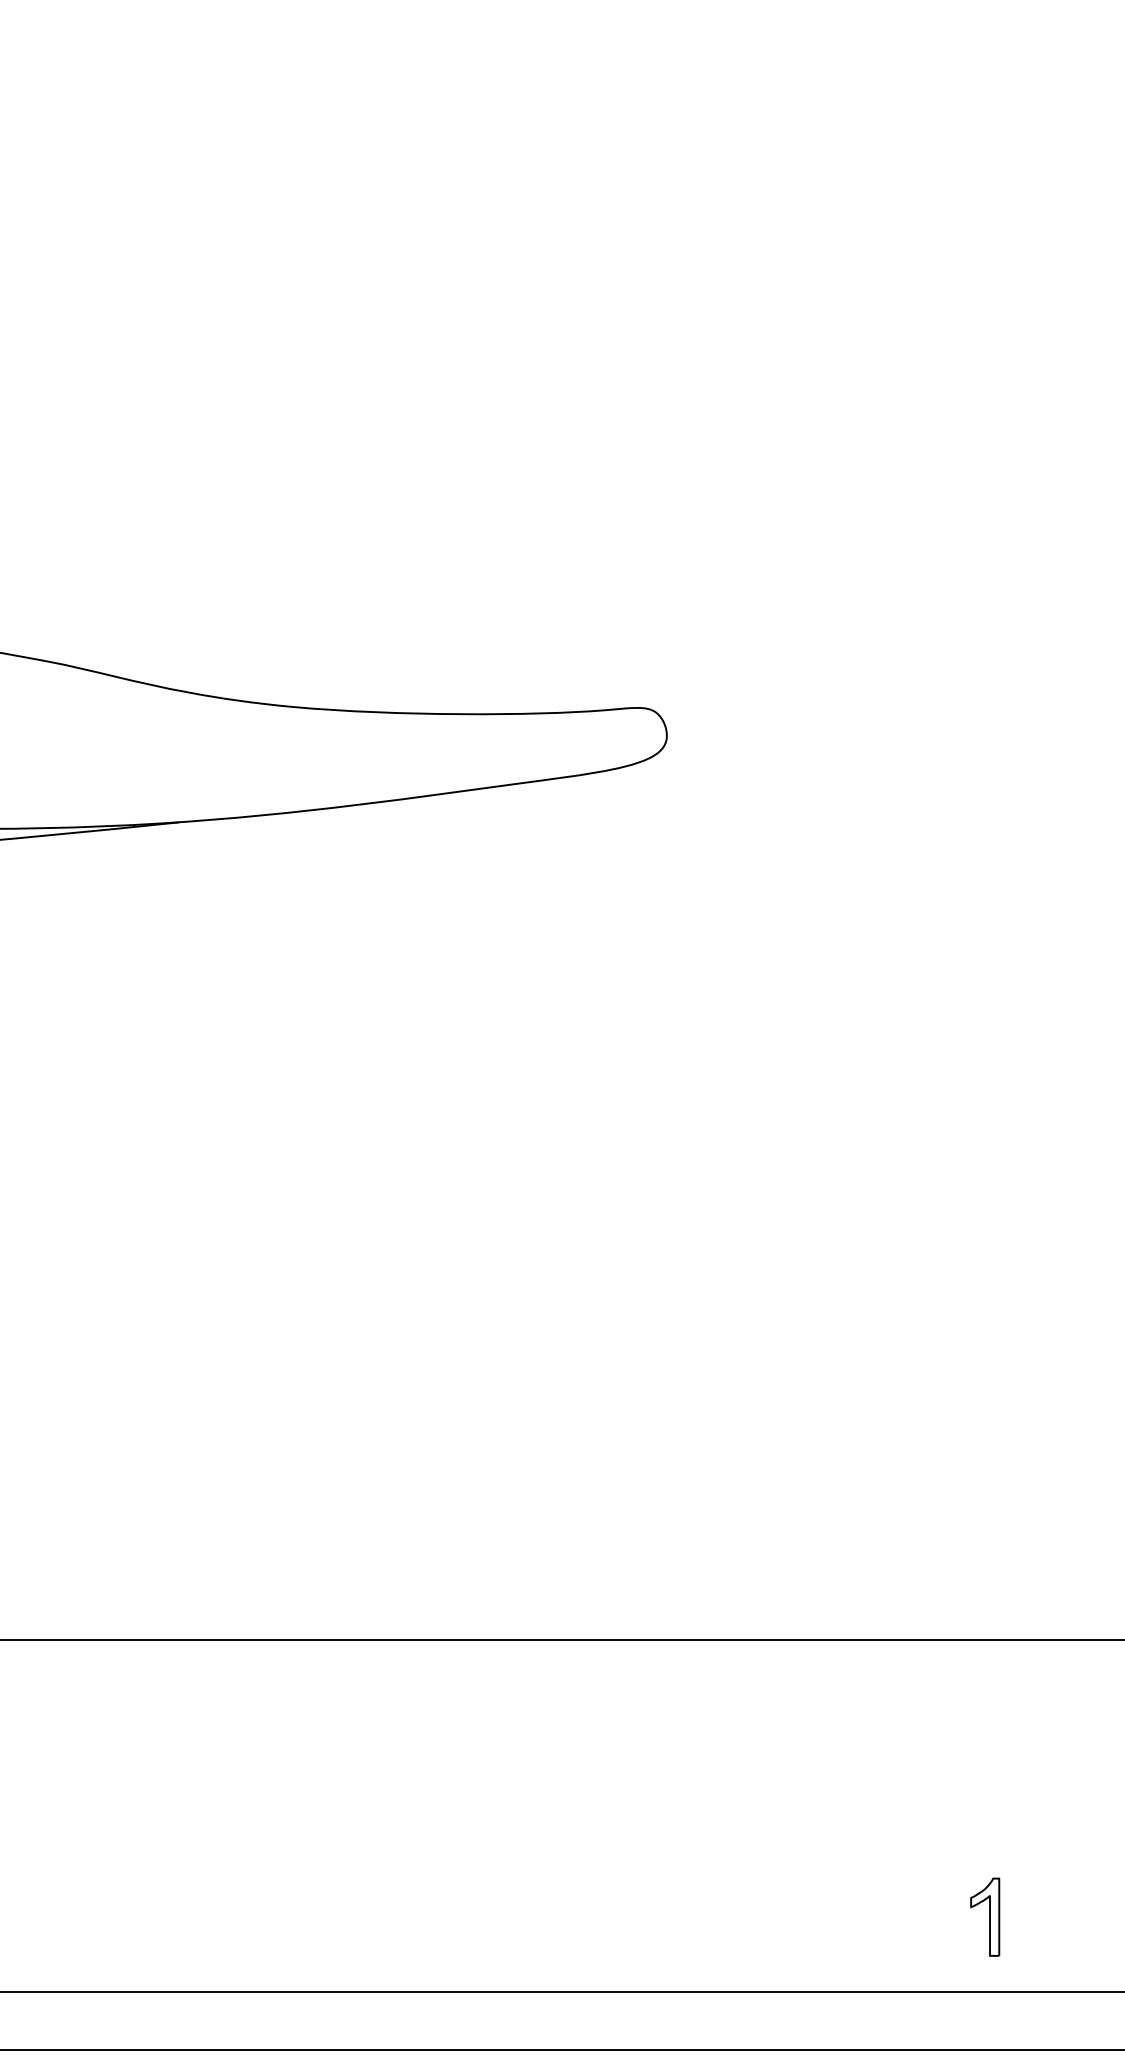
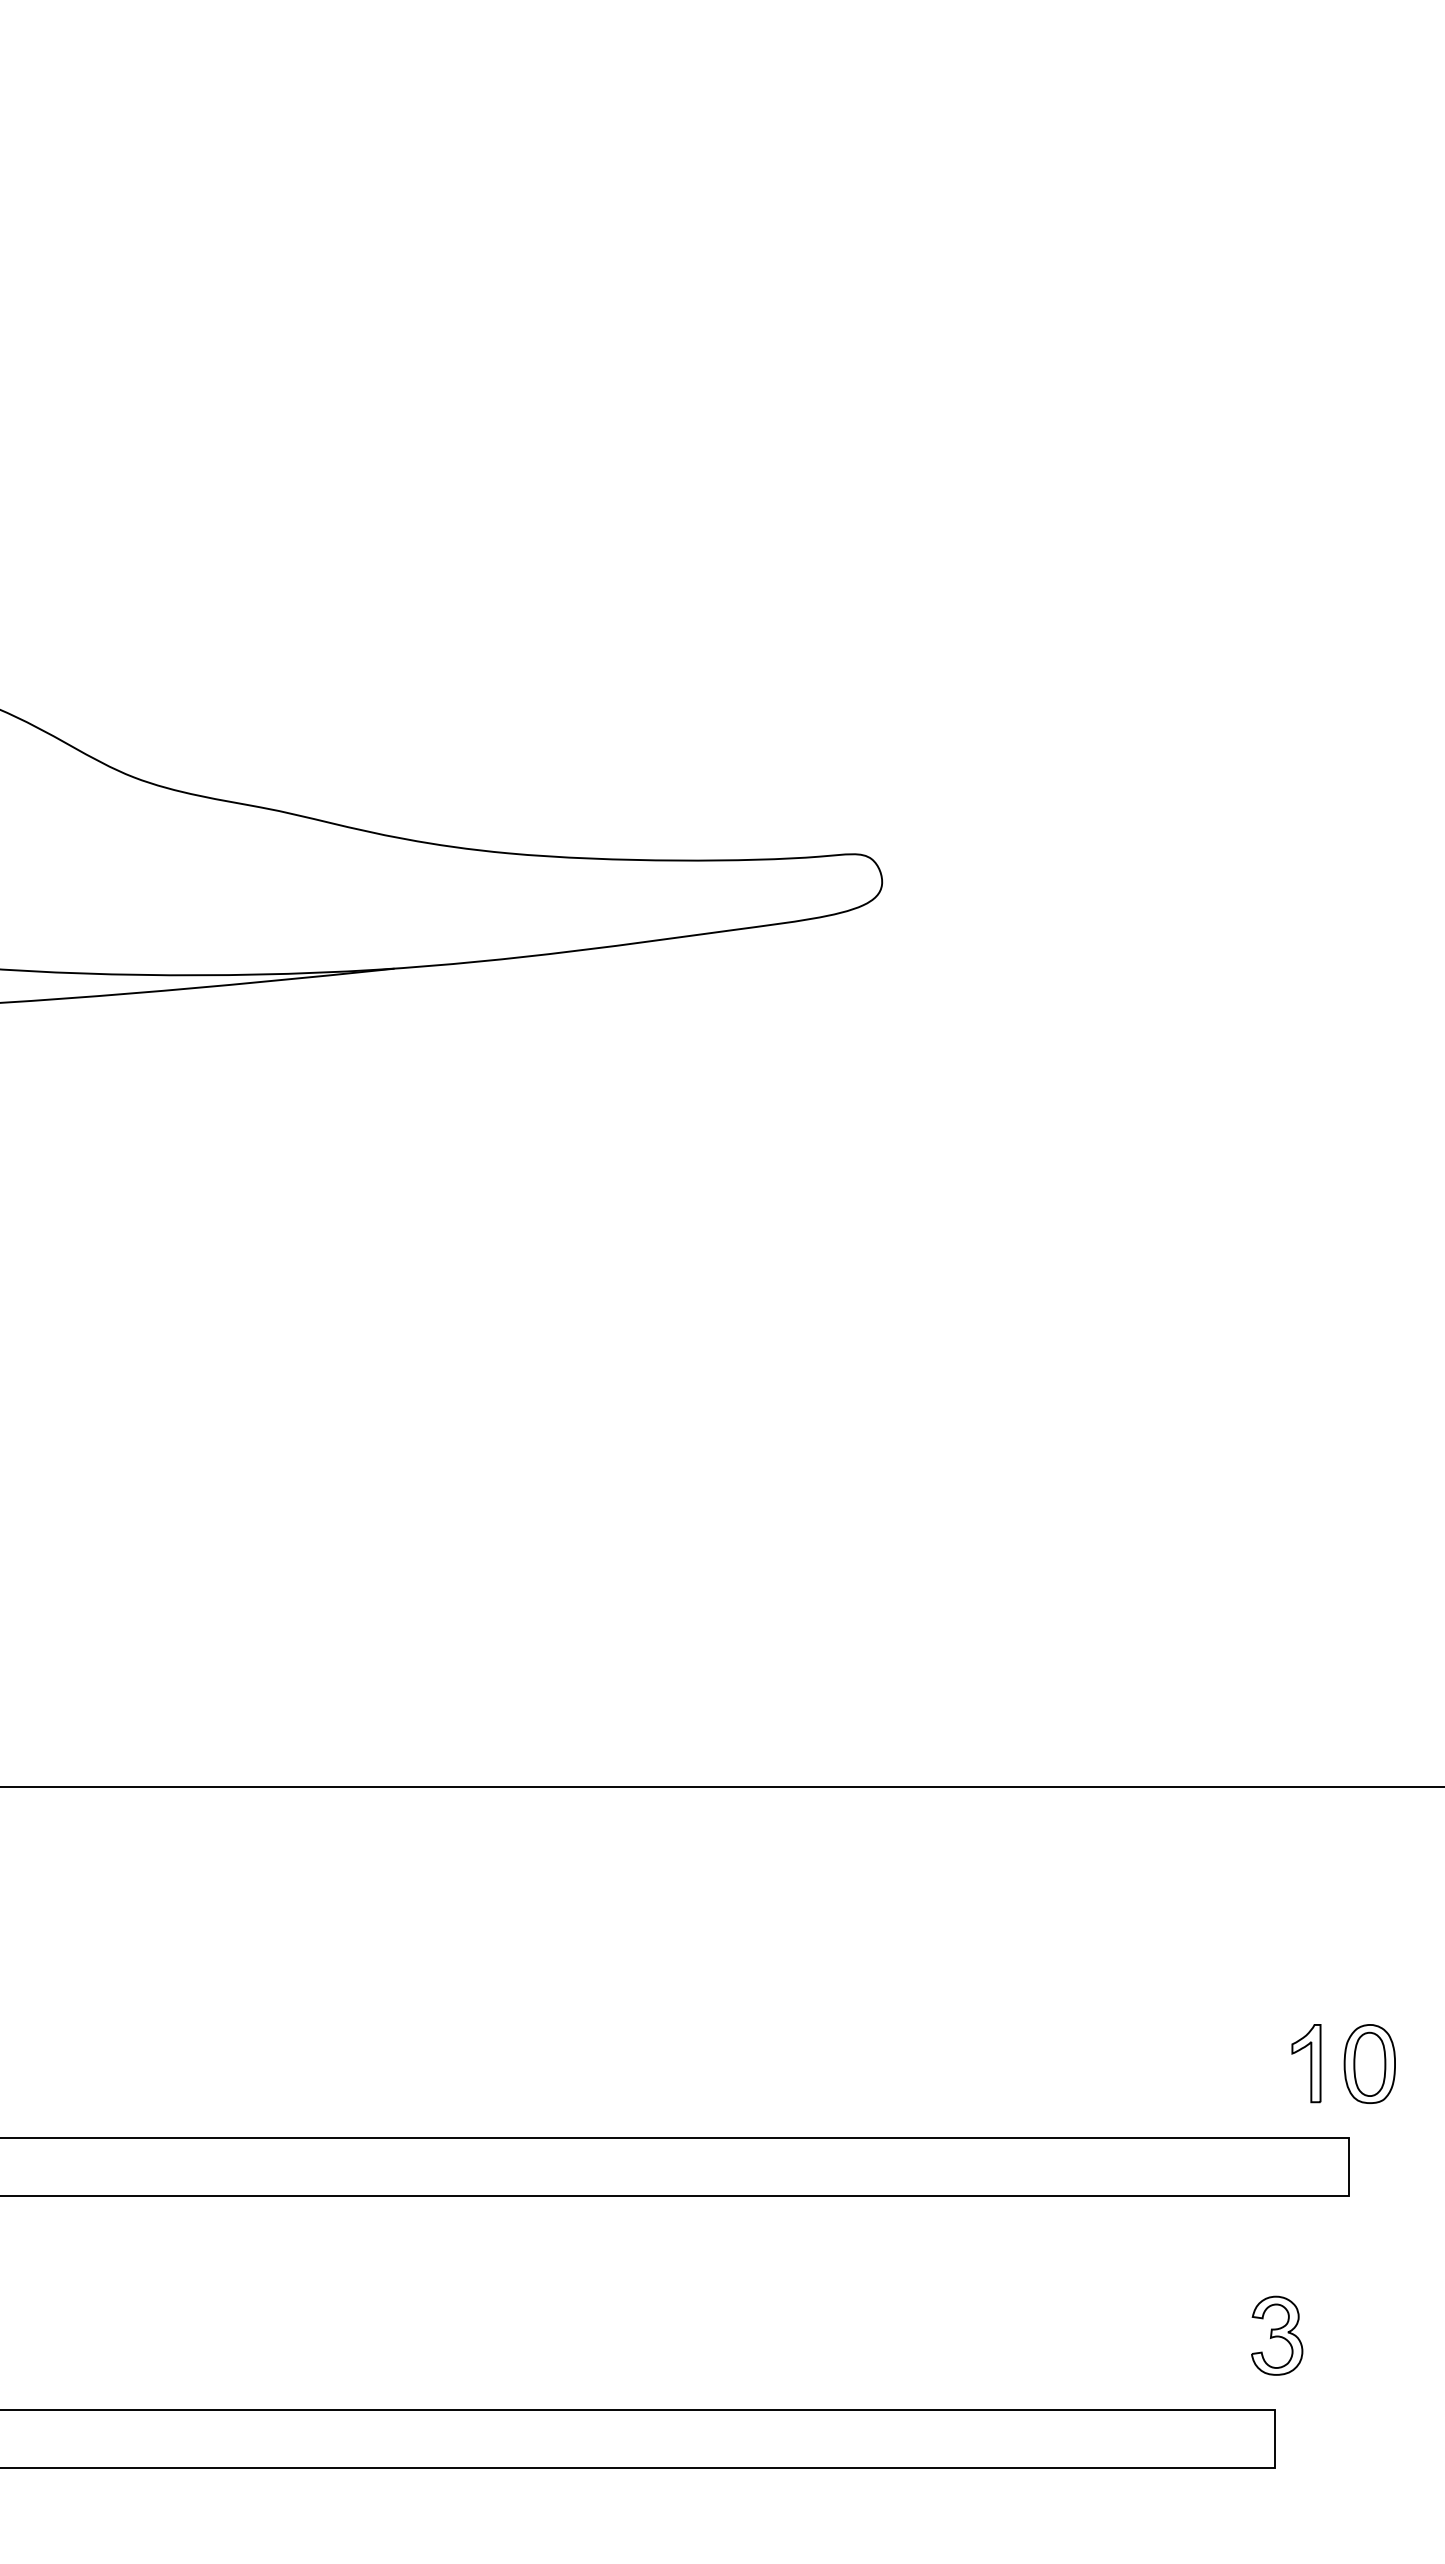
part: (985, 1917) -> (1306, 2063), moved

